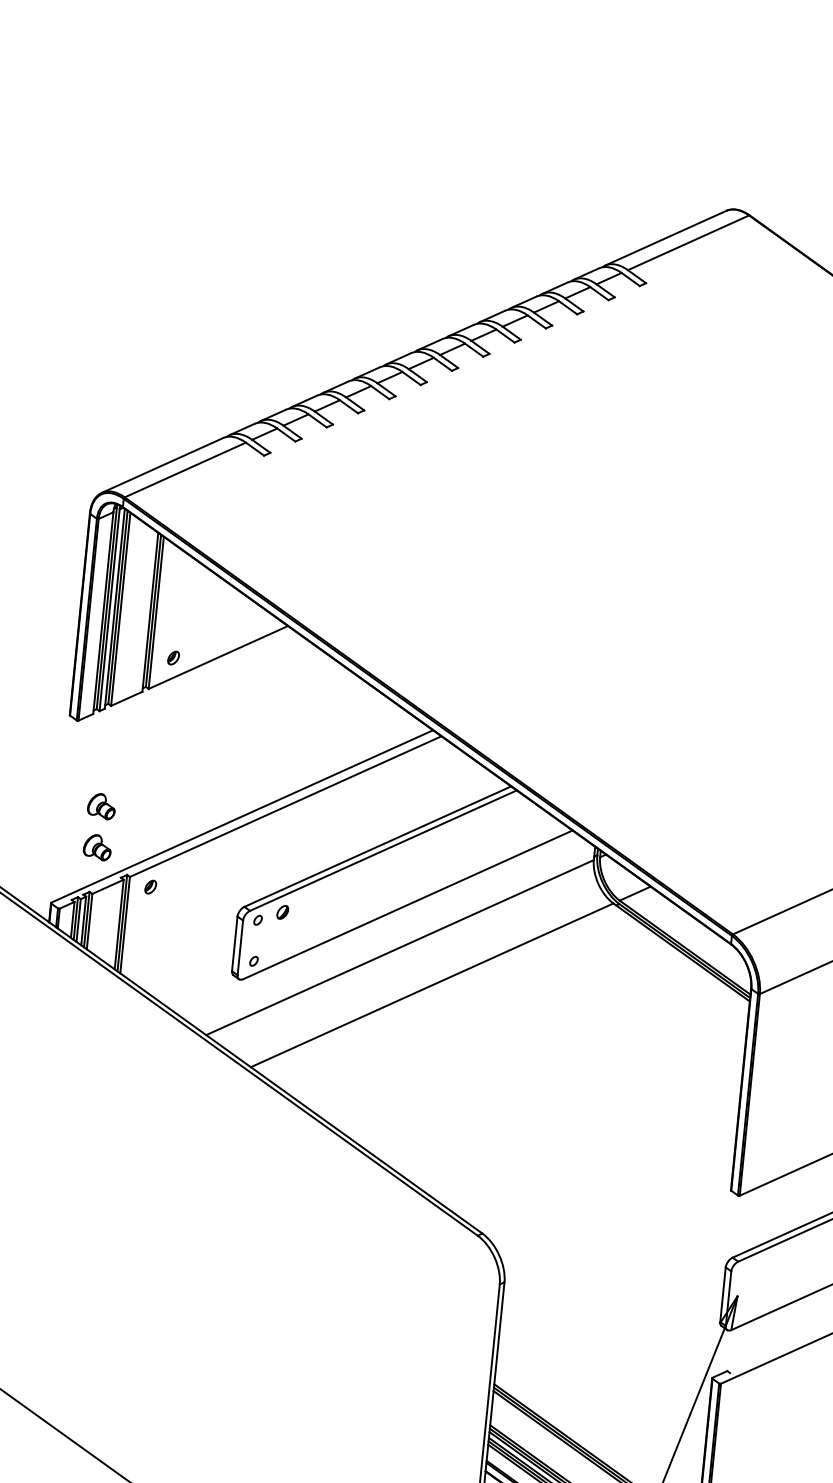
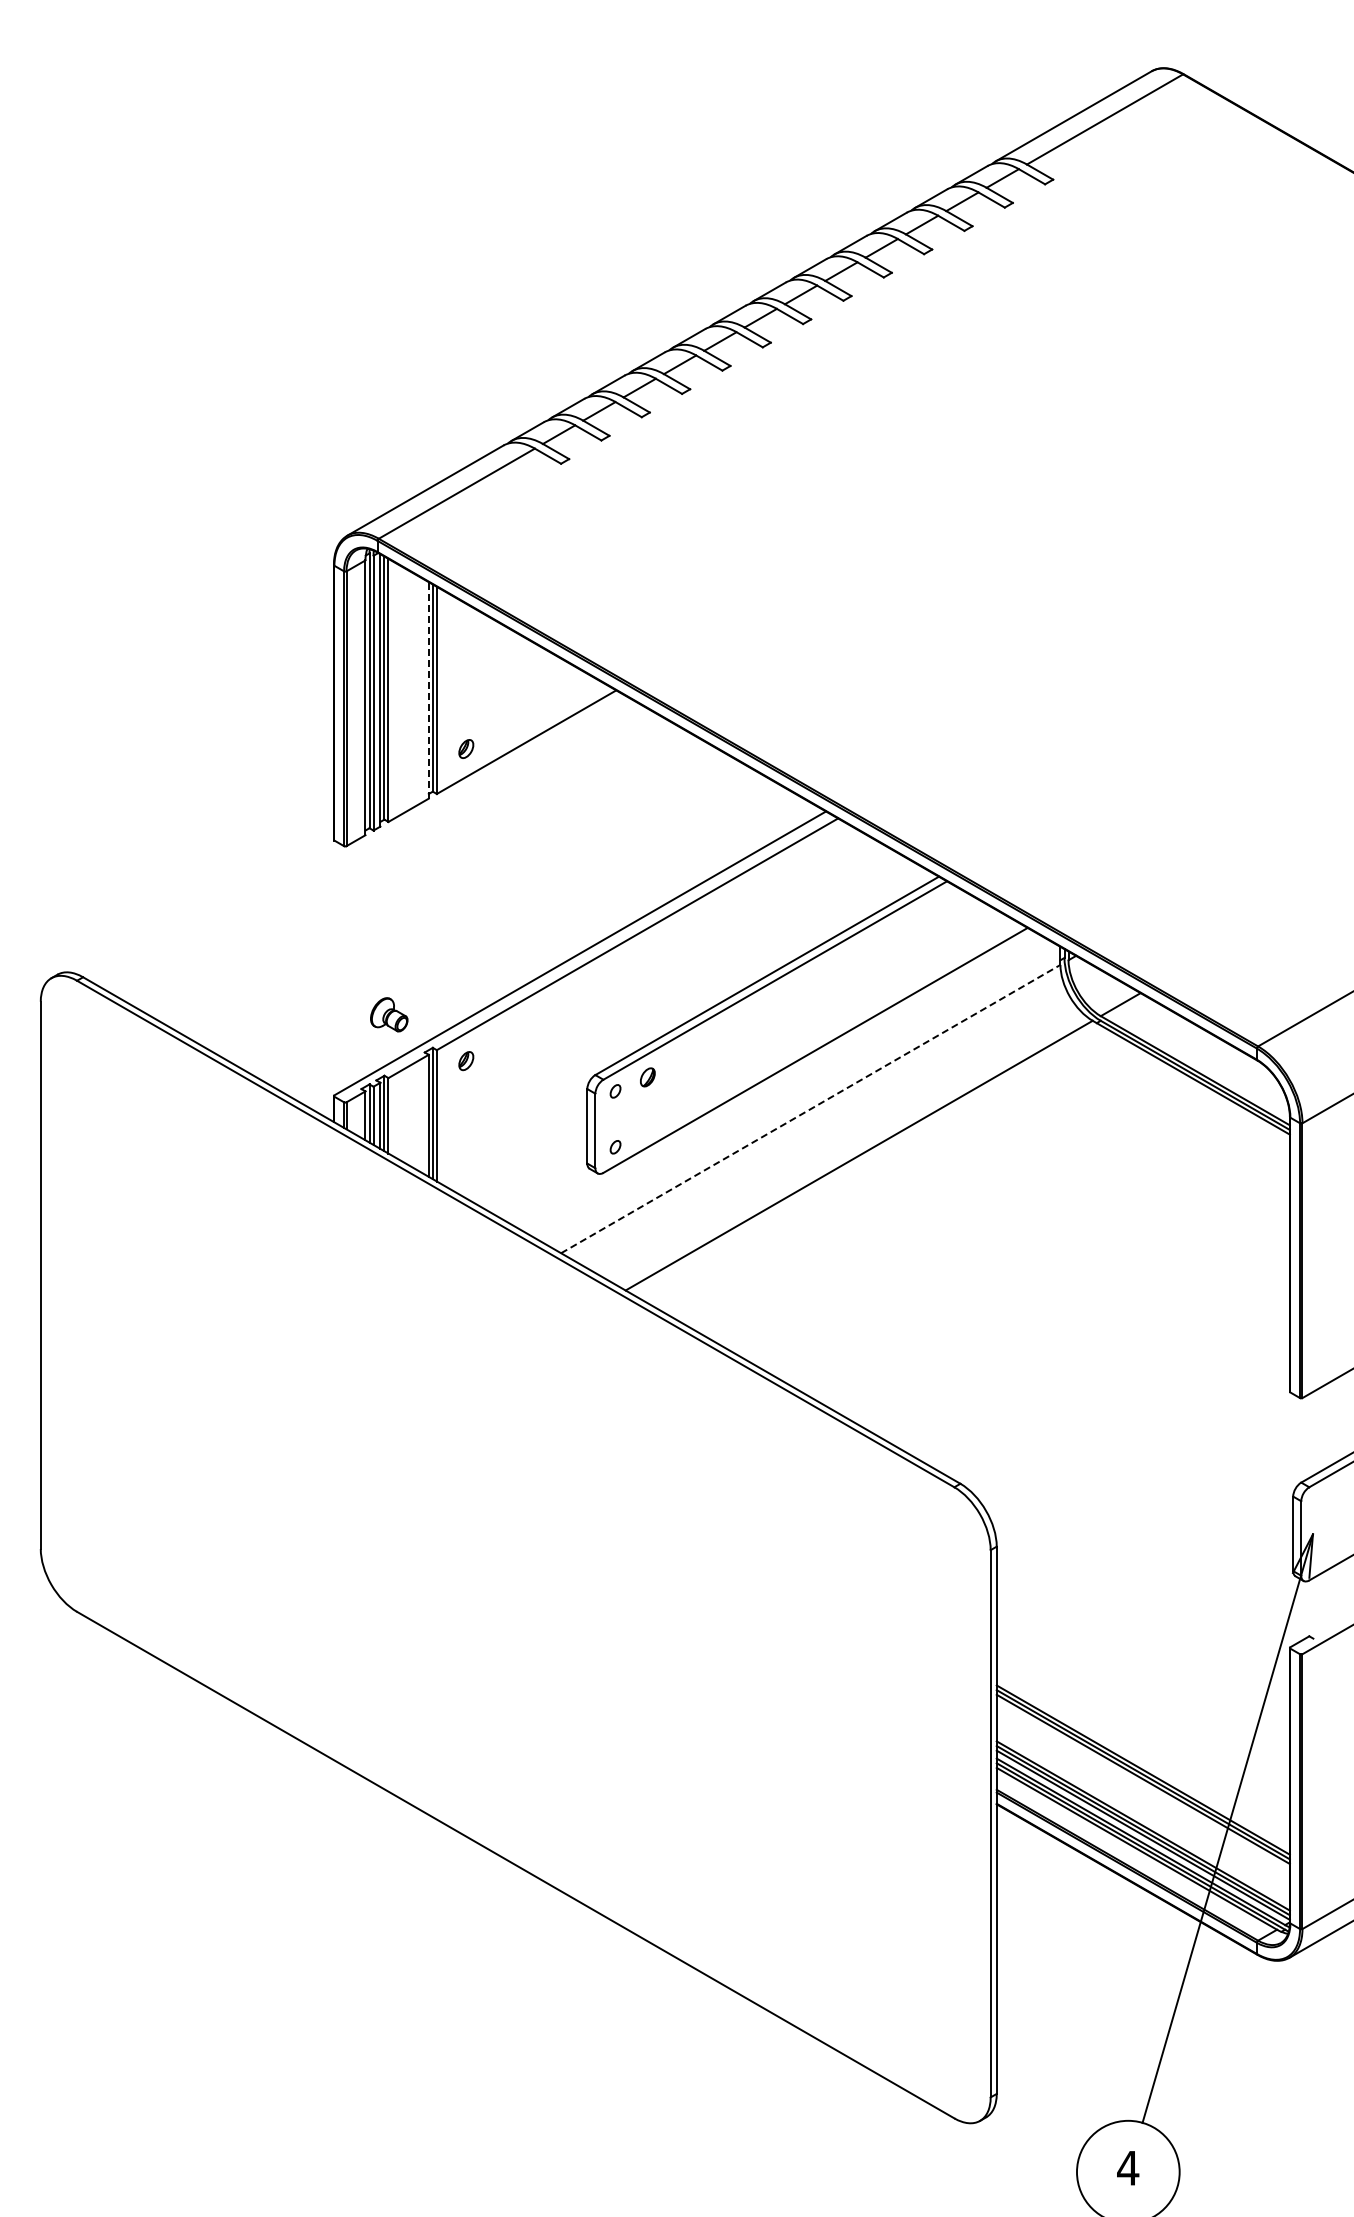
line: (150, 611) -> (428, 689), solid -> dashed
part: (101, 806) -> (389, 958), removed
line: (400, 947) -> (811, 1108), solid -> dashed

